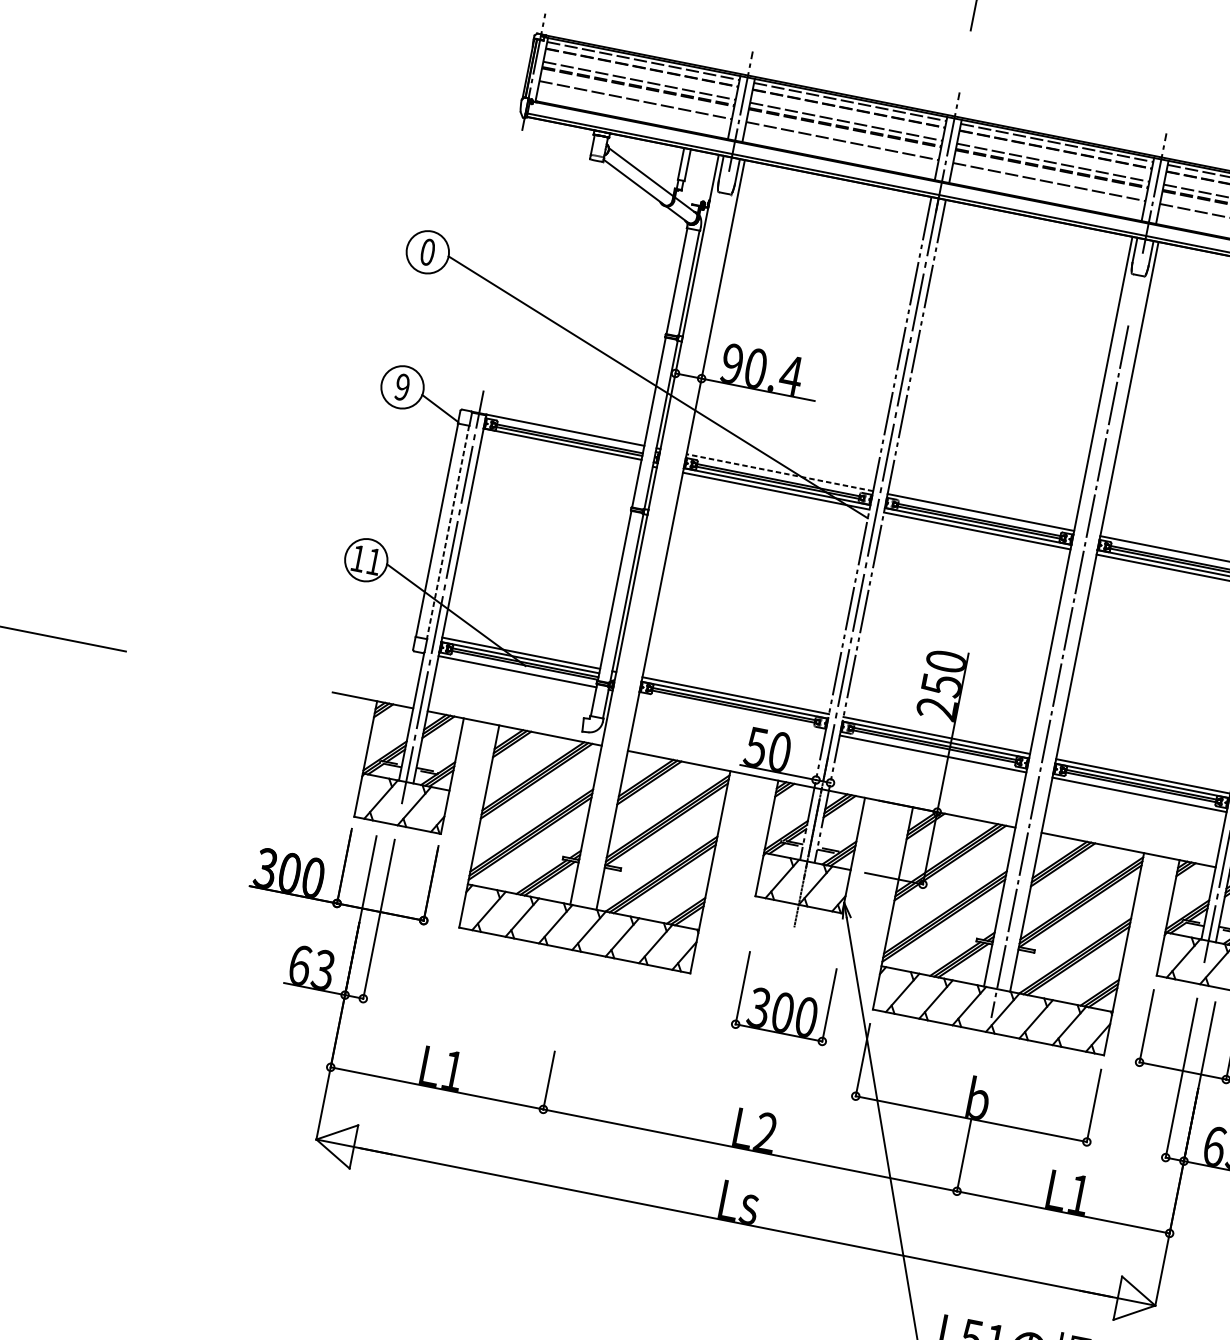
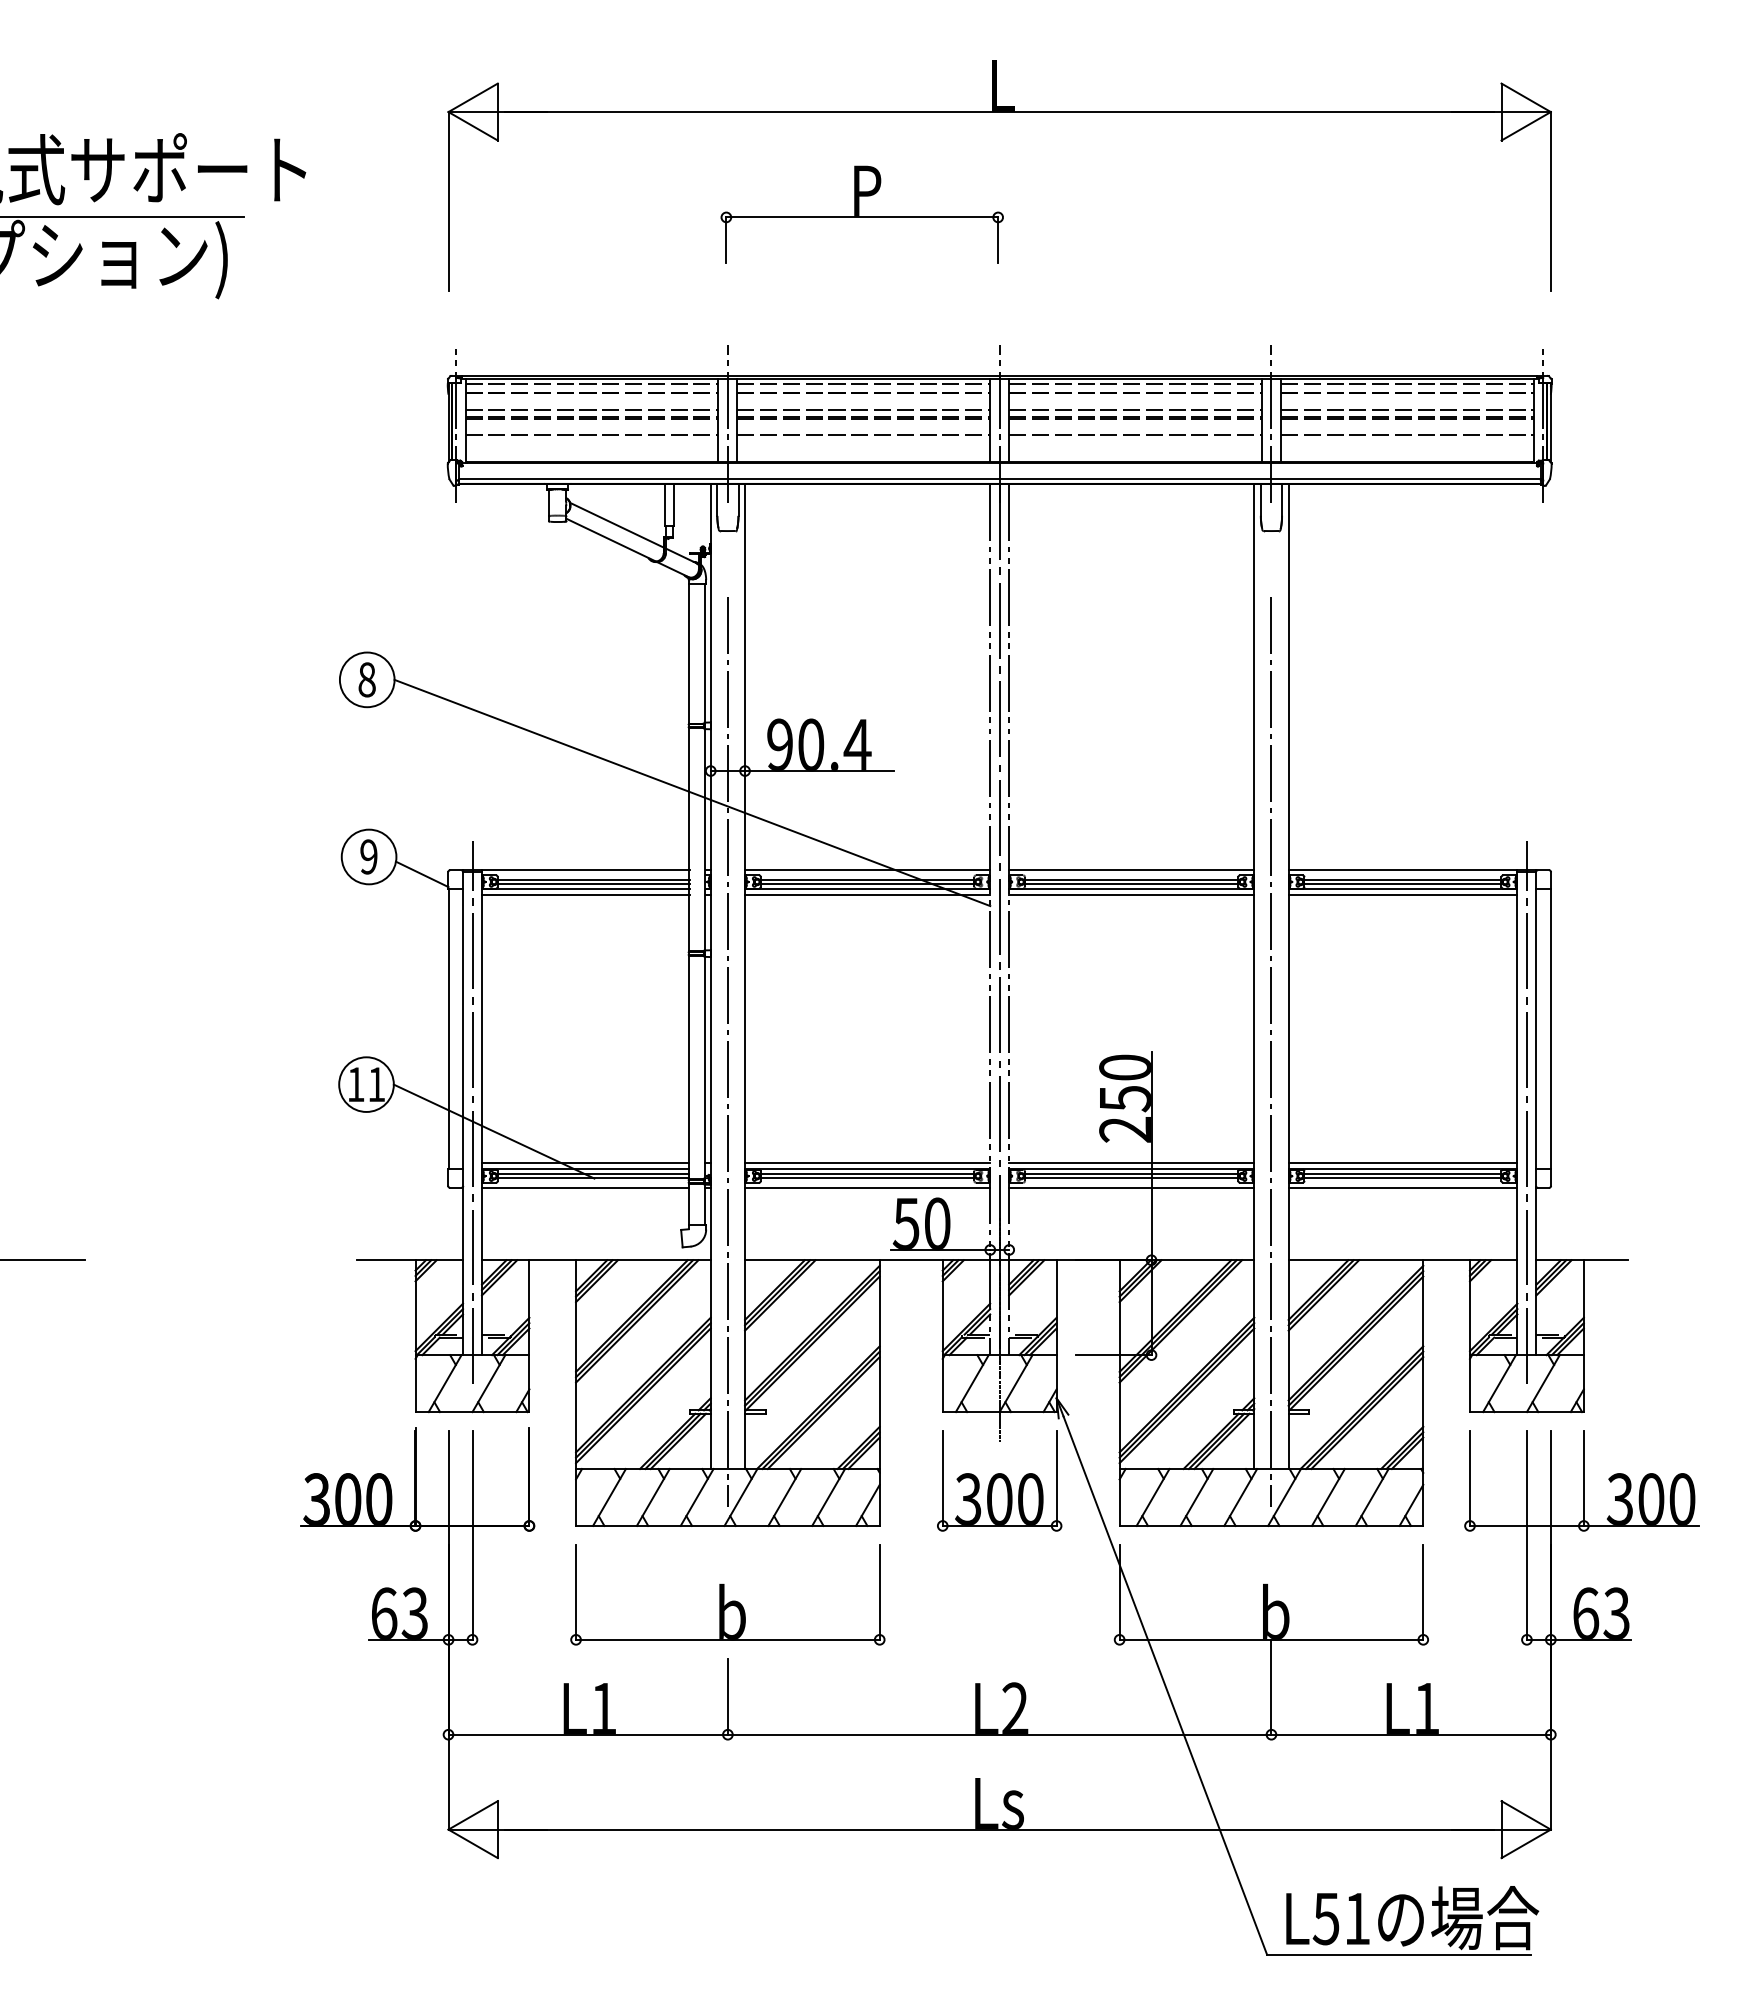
text: (427, 251) -> (366, 679), 0 -> 8
line: (561, 448) -> (585, 894), added
line: (779, 472) -> (867, 870), dashed -> solid
line: (447, 532) -> (462, 1029), dashed -> solid
line: (646, 589) -> (727, 1051), added
line: (732, 713) -> (867, 1187), added
part: (785, 998) -> (999, 1480), moved
part: (564, 1002) -> (727, 1594), added

